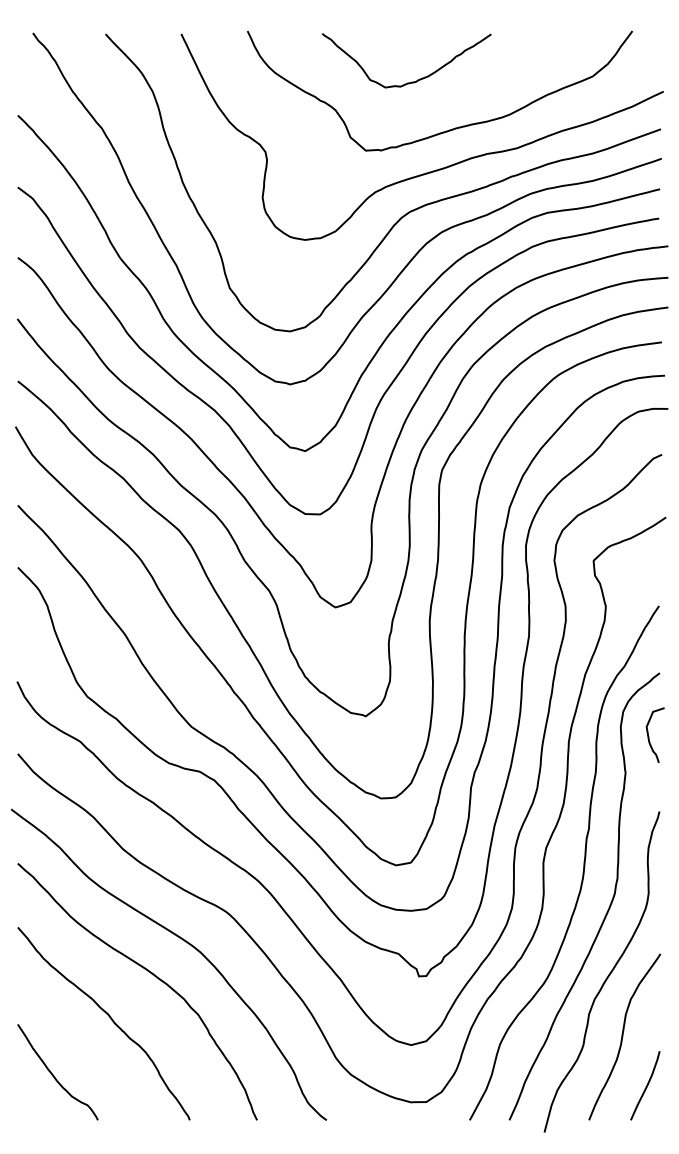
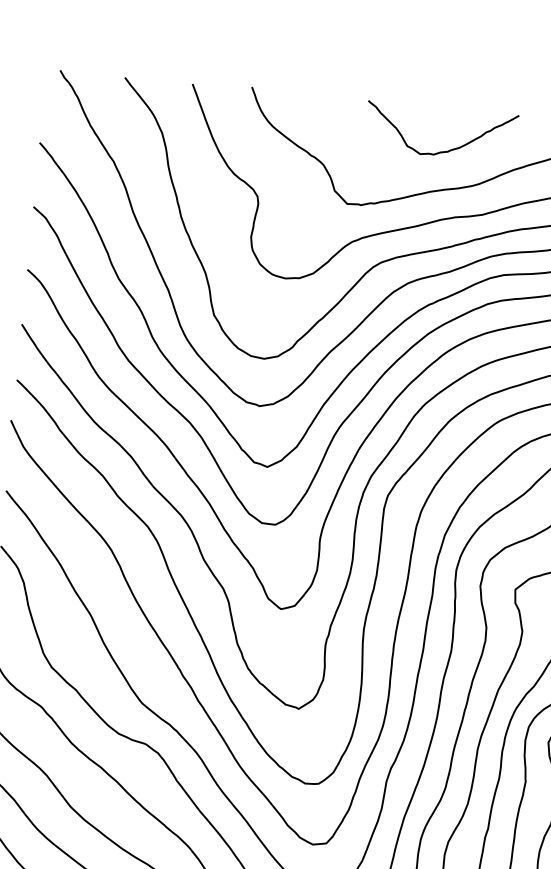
curve: (411, 81) -> (443, 150), moved

